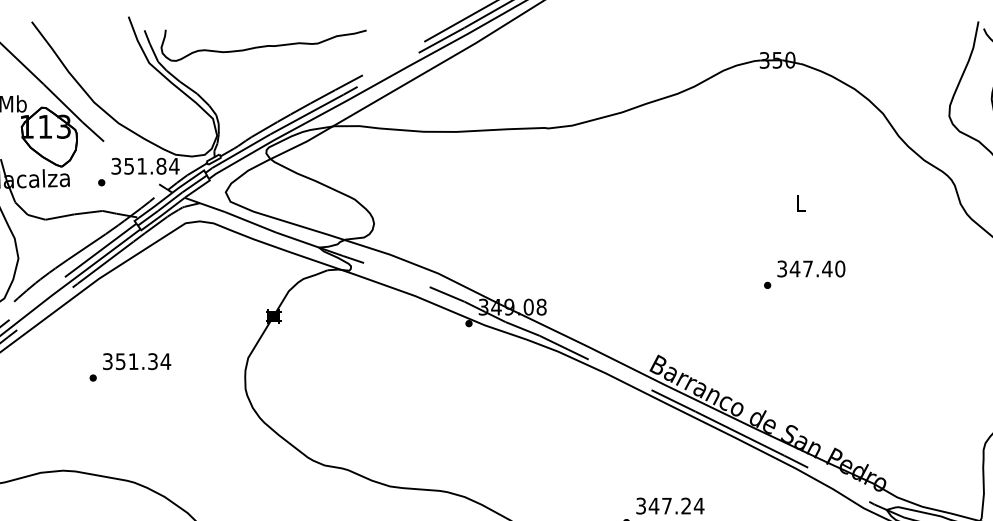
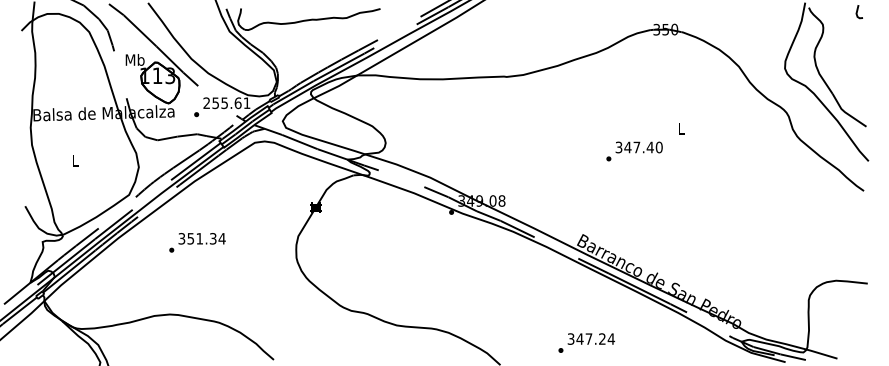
text: (144, 166) -> (226, 103), 351.84 -> 255.61
text: (804, 274) -> (634, 151), moved
text: (130, 366) -> (197, 242), moved

